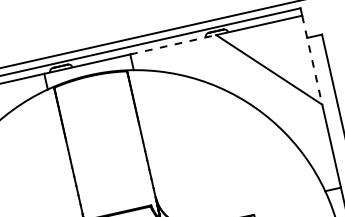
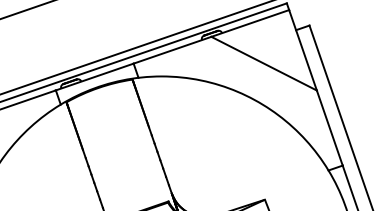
line: (173, 45) -> (172, 50), dashed -> solid
line: (312, 60) -> (303, 50), dashed -> solid

